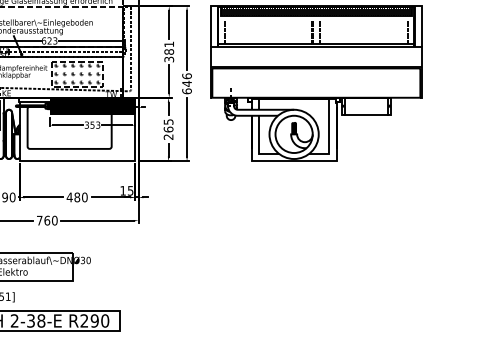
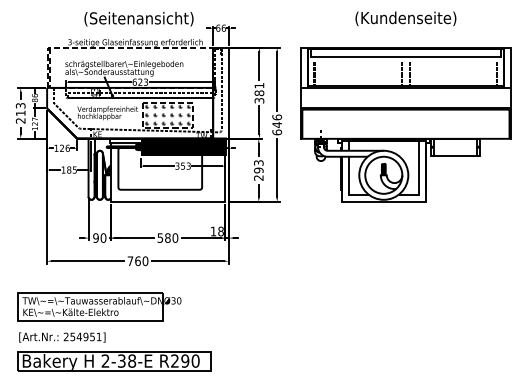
hatch: (315, 11) -> (405, 52), removed
text: (168, 125) -> (258, 166), 265 -> 293
text: (130, 190) -> (220, 231), 15 -> 18
text: (69, 196) -> (160, 237), 480 -> 580

